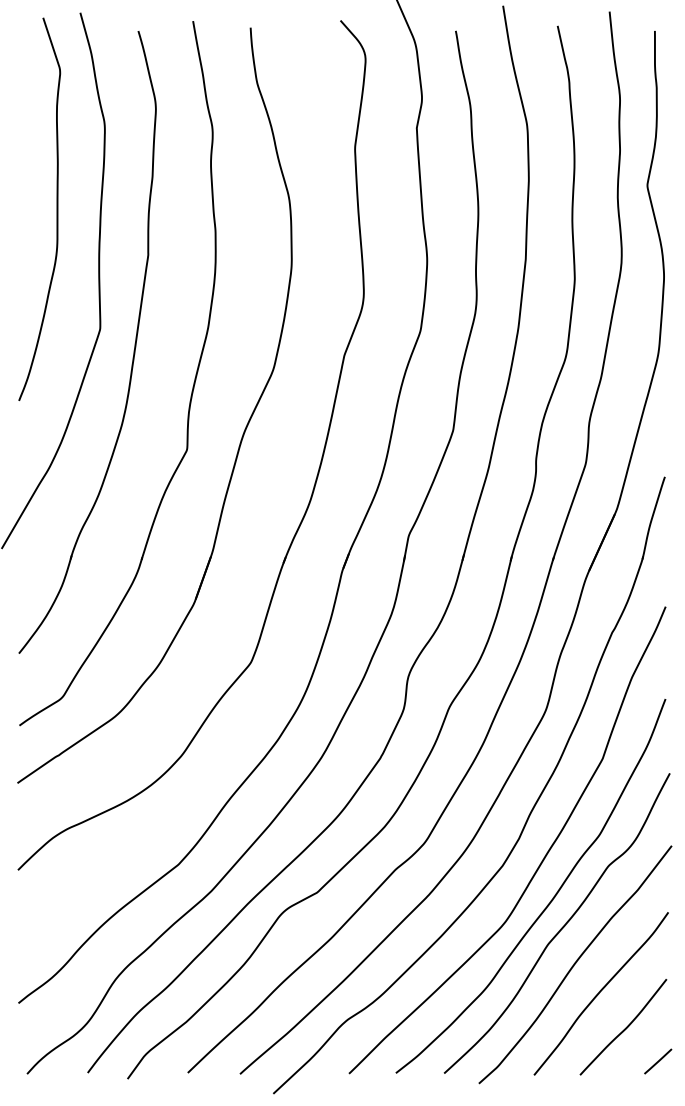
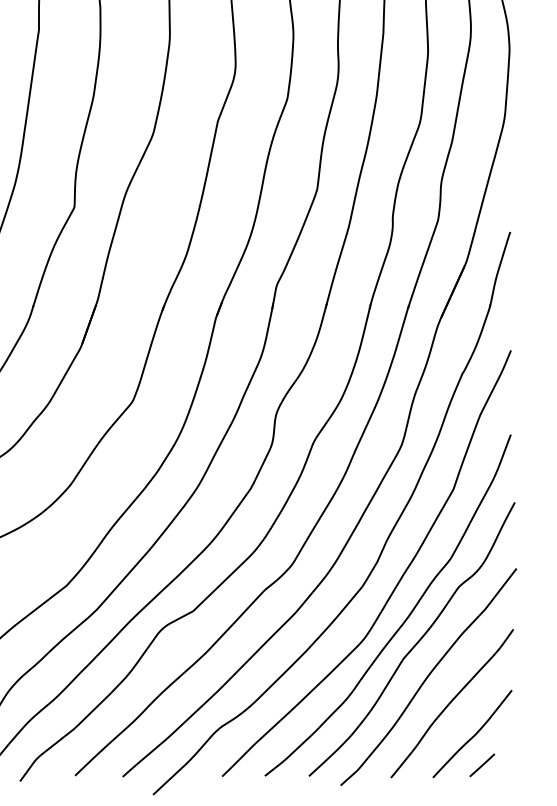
line: (658, 1061) -> (482, 765), moved

